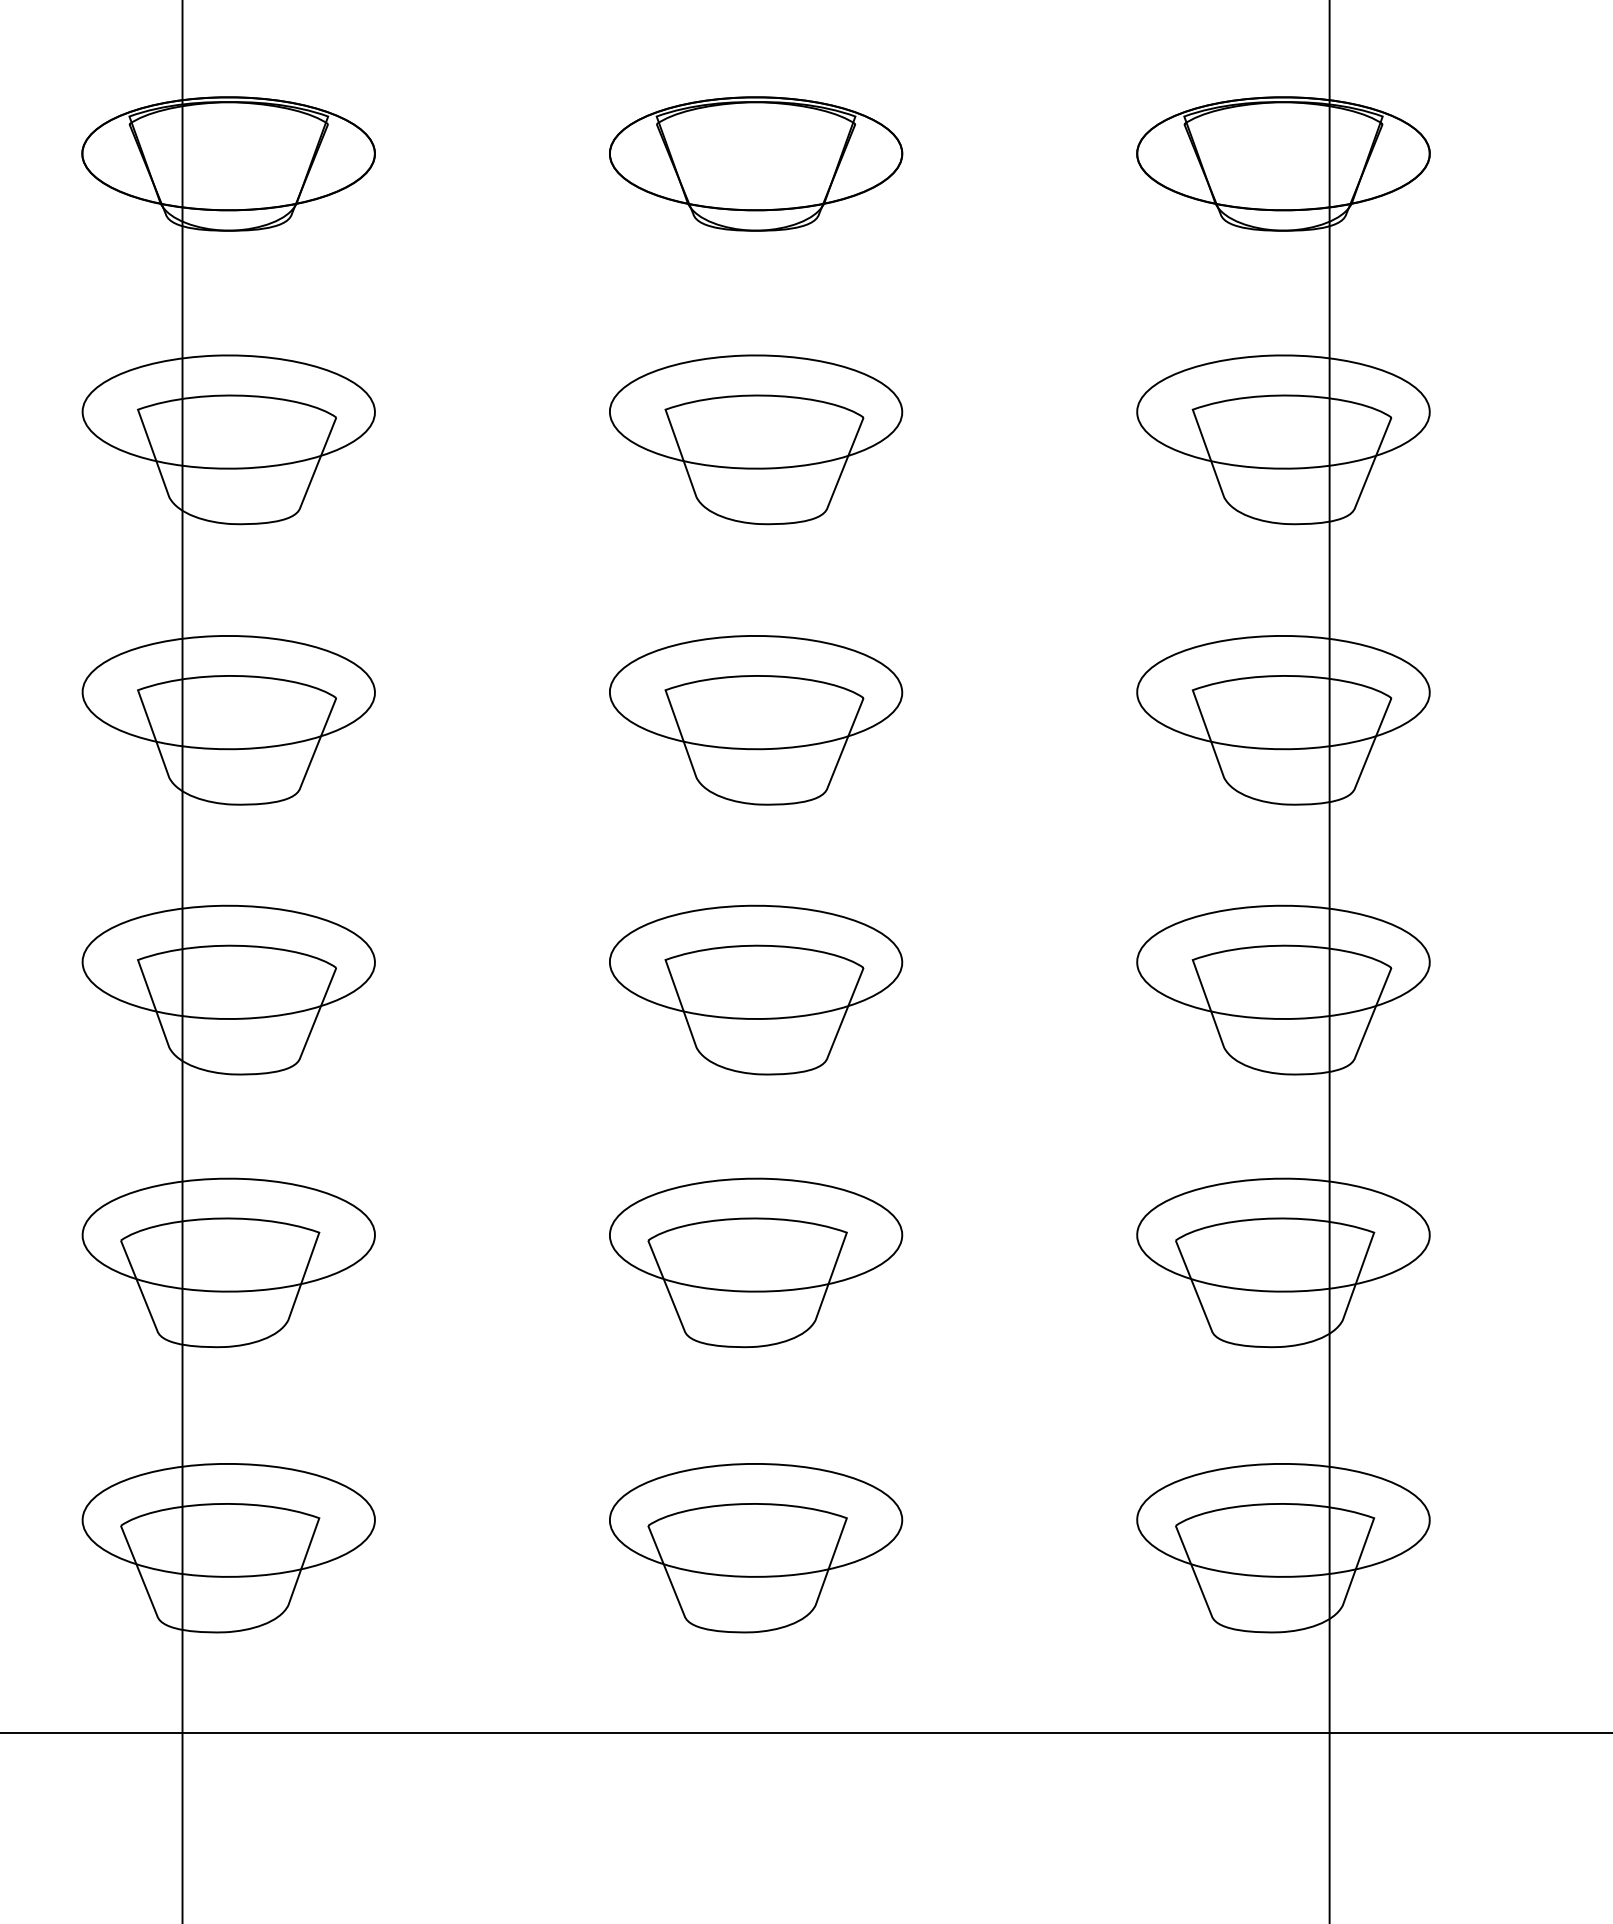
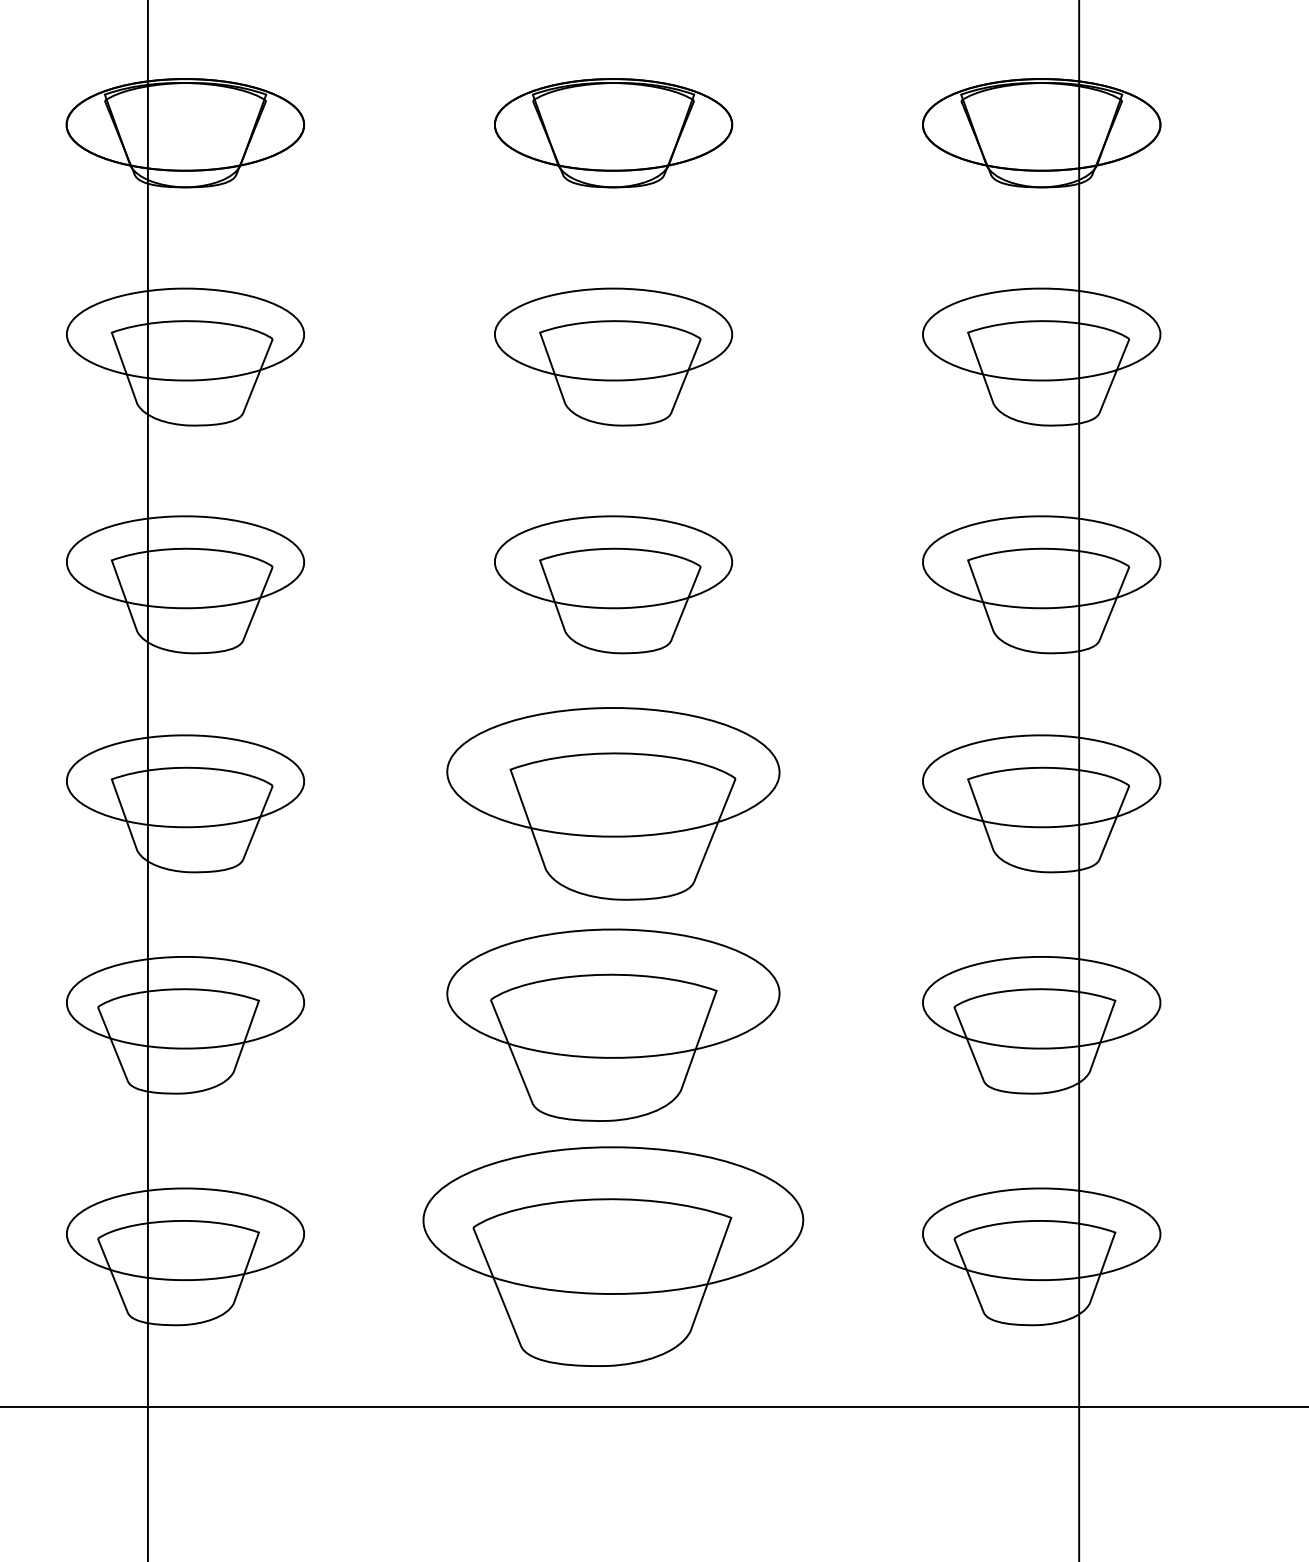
part: (756, 989) -> (613, 803), size x1.4
part: (756, 1262) -> (613, 1024), size x1.4
part: (756, 1548) -> (613, 1257), size x1.6

